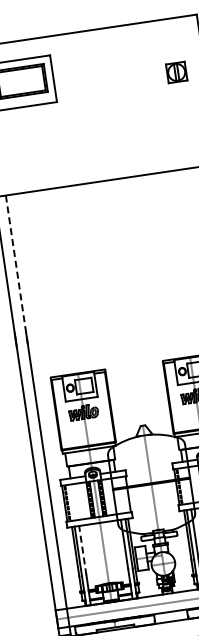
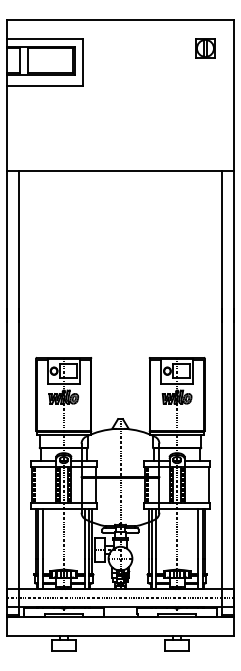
part: (176, 72) -> (205, 48), moved
line: (16, 270) -> (18, 246), dashed -> solid
line: (82, 550) -> (42, 533), dashed -> solid

